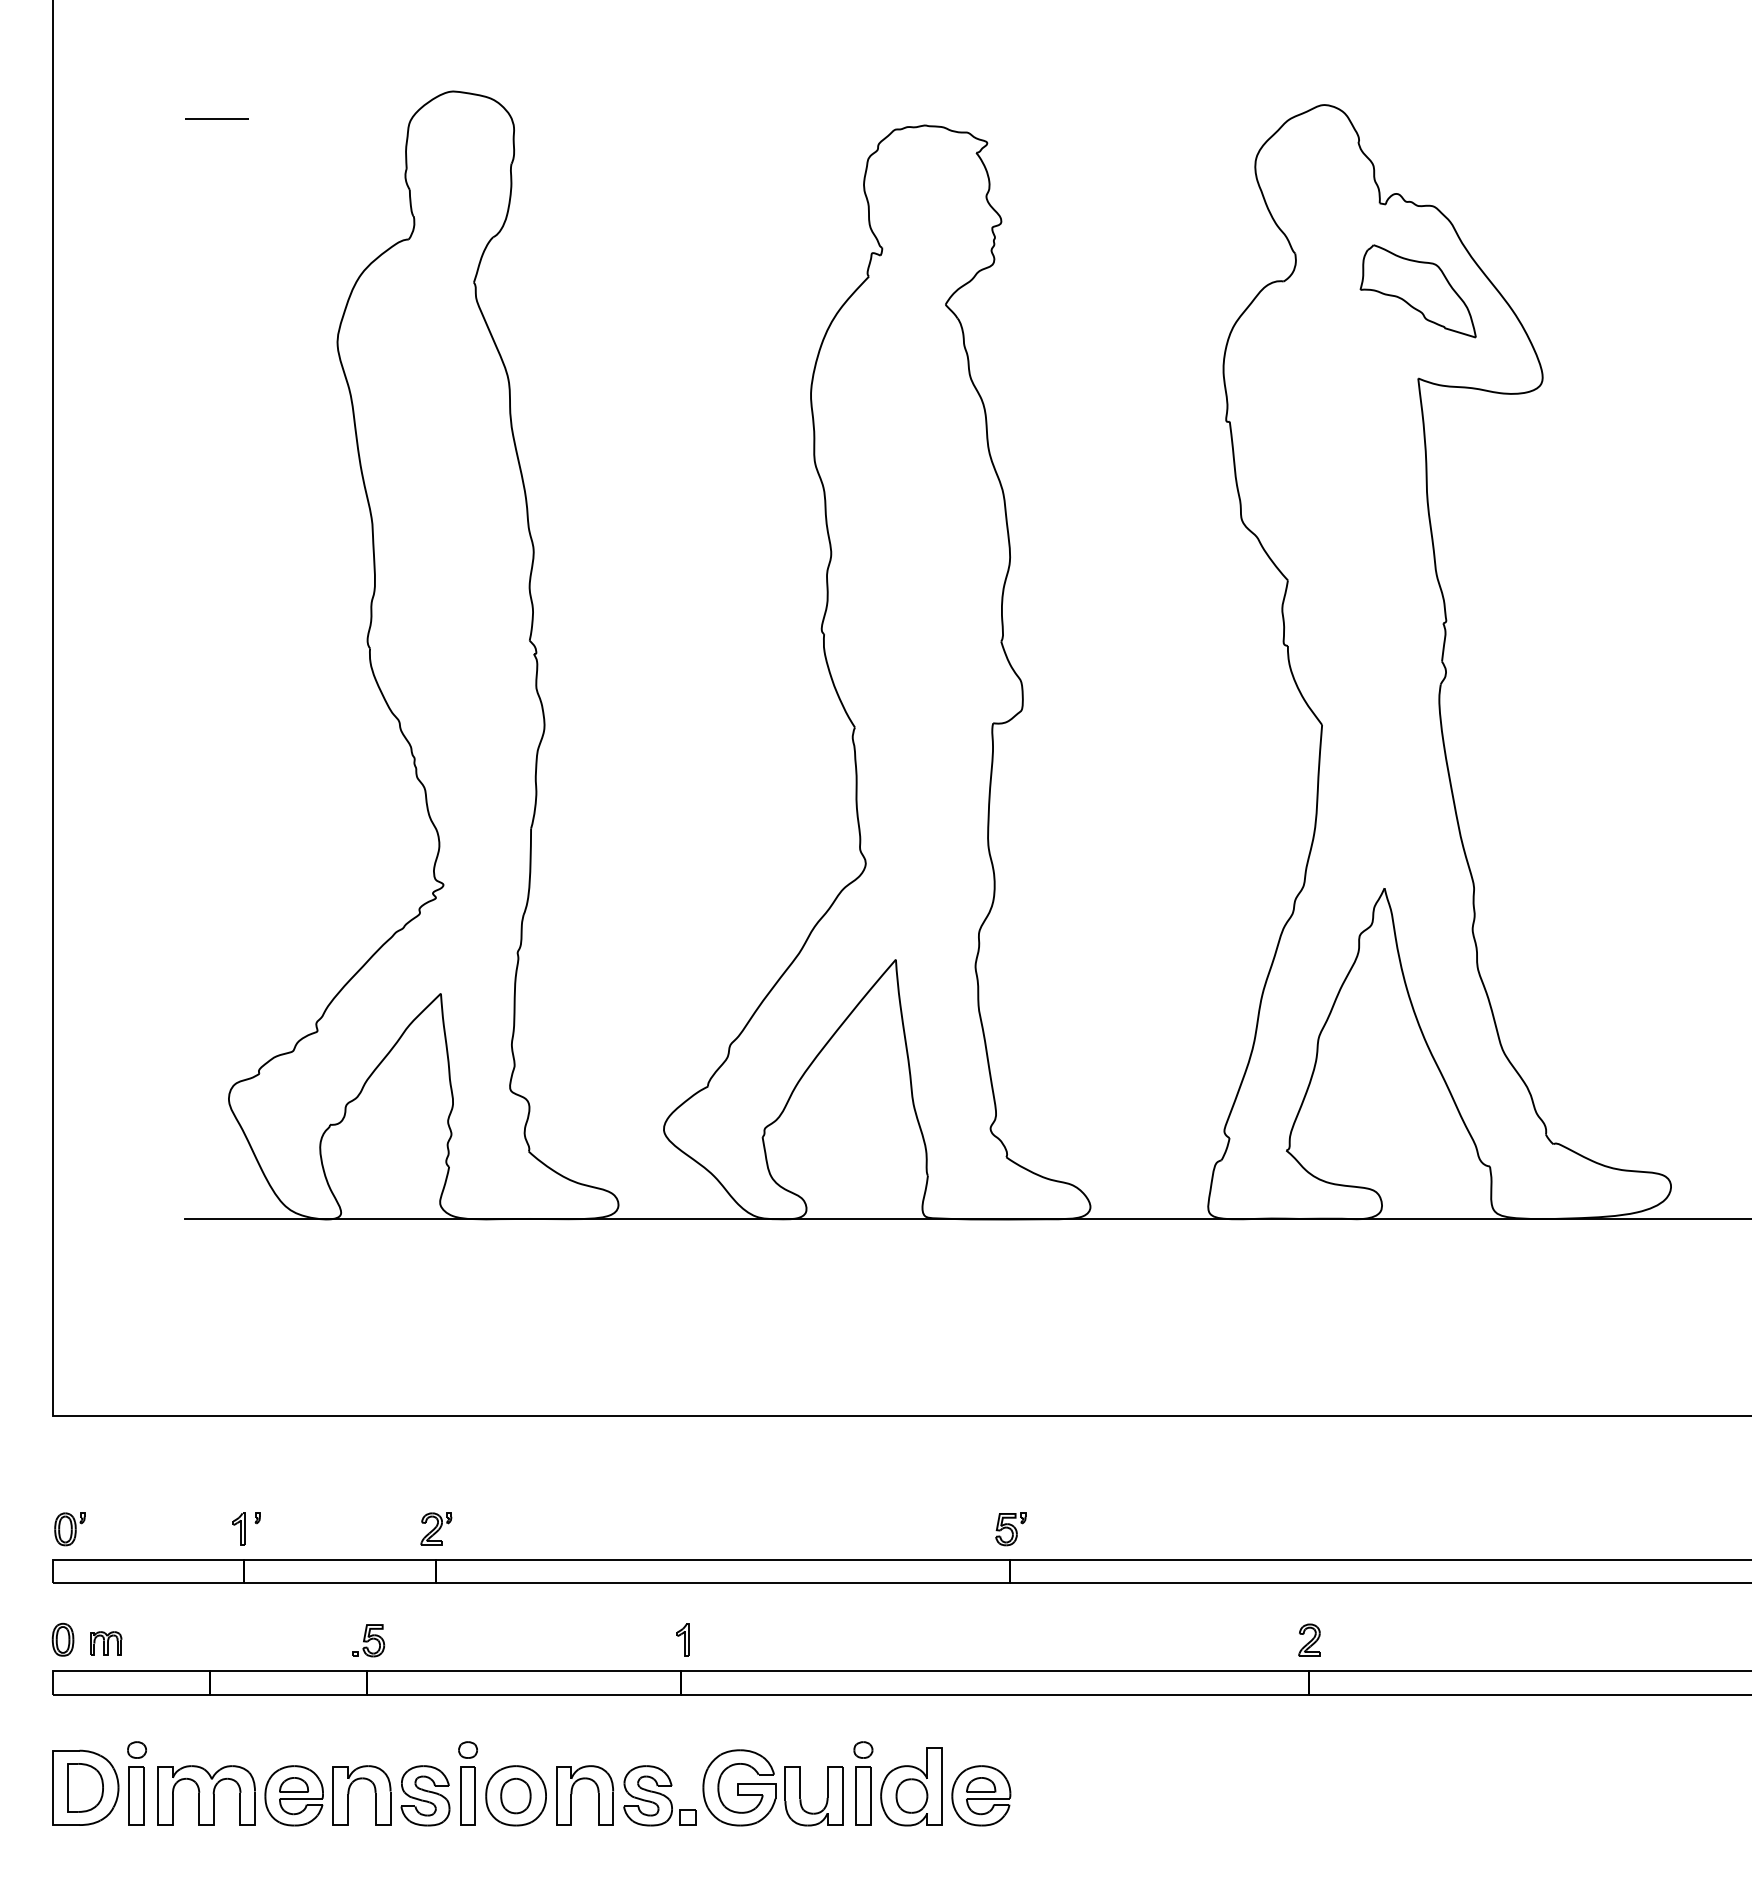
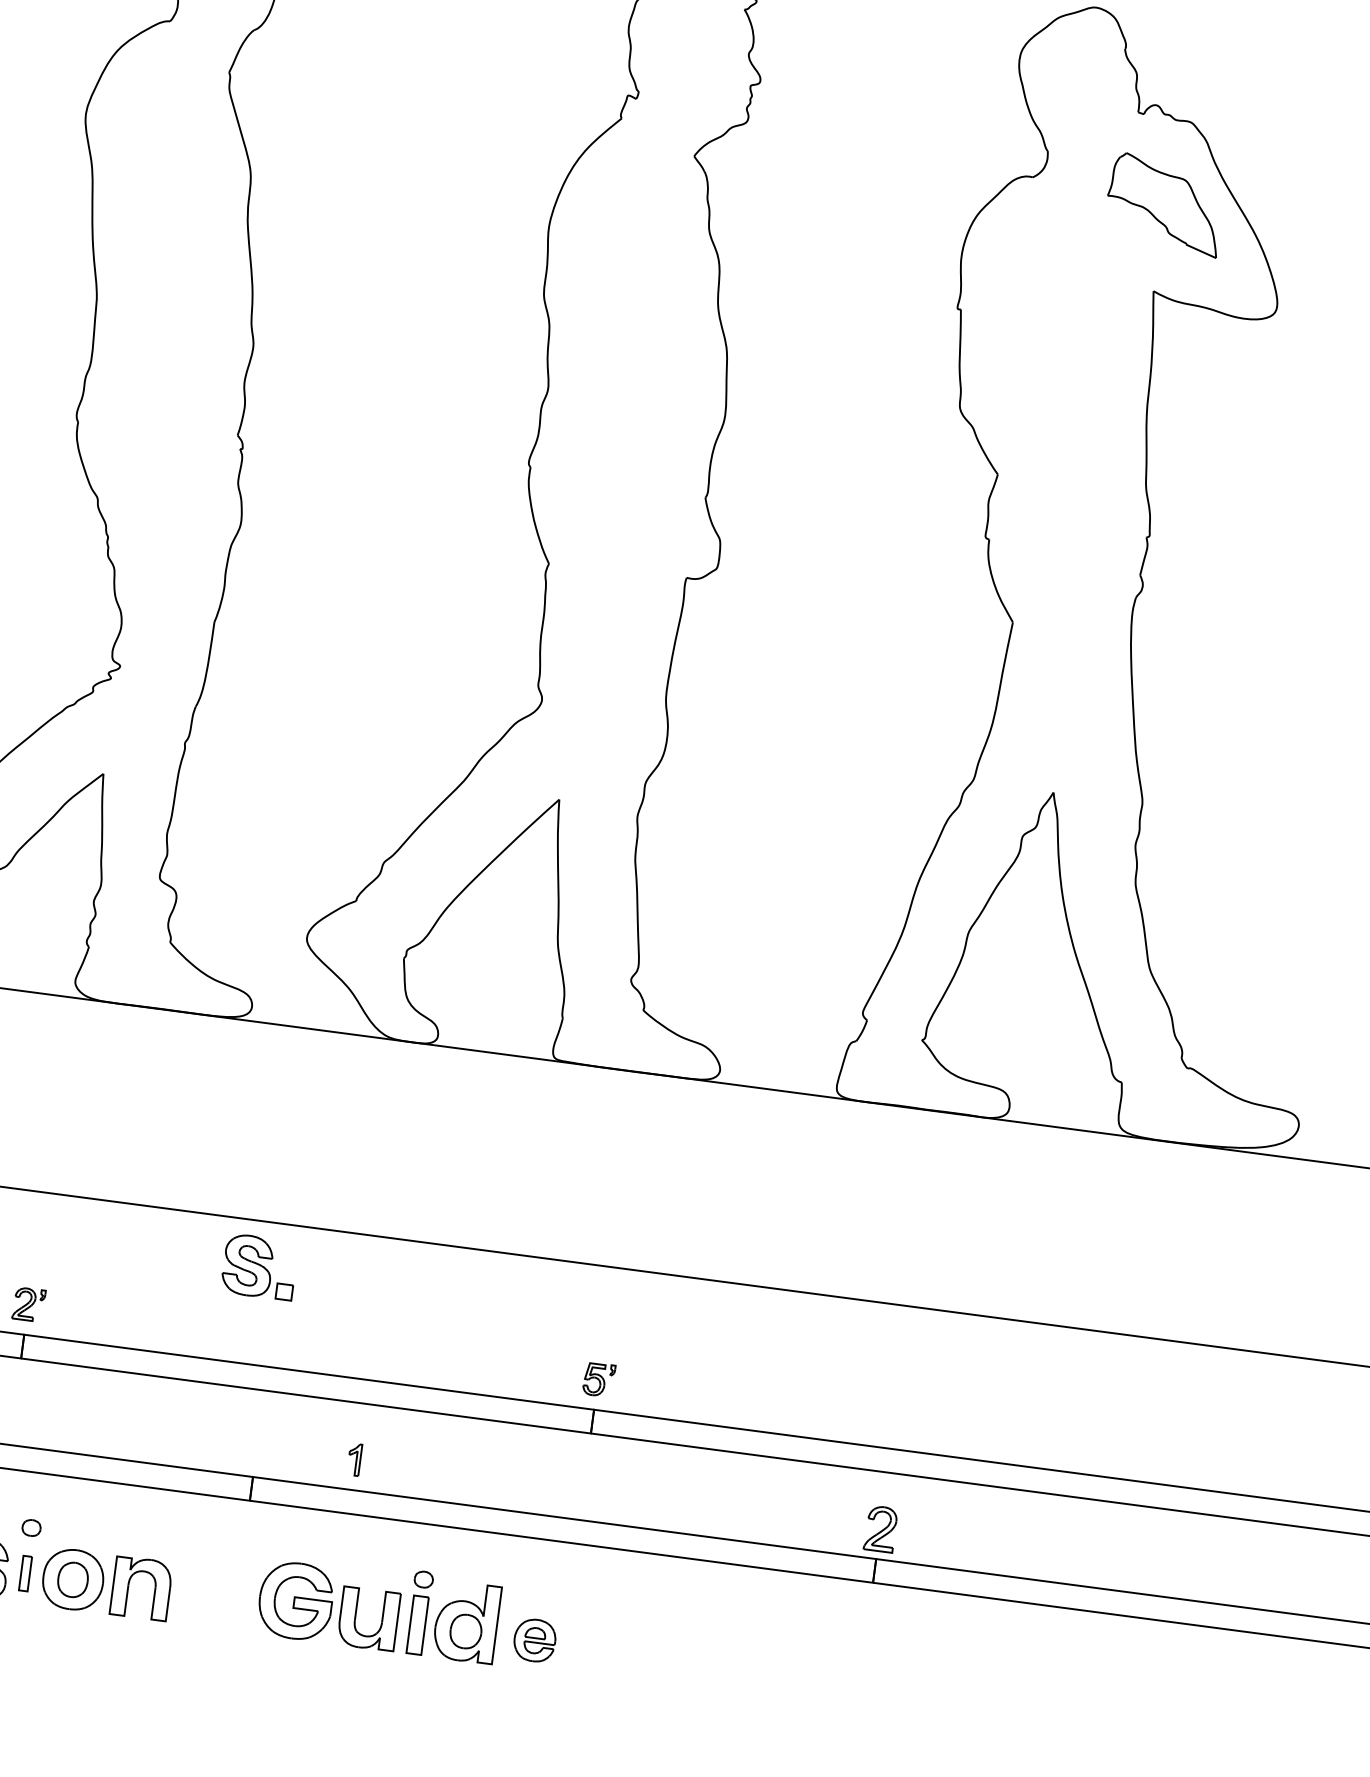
part: (682, 1639) -> (354, 1458), moved
part: (1309, 1639) -> (880, 1528), size x1.4
part: (467, 1795) -> (25, 1573), size x0.6
part: (659, 1795) -> (259, 1266), moved
part: (981, 1795) -> (535, 1640), size x0.7

